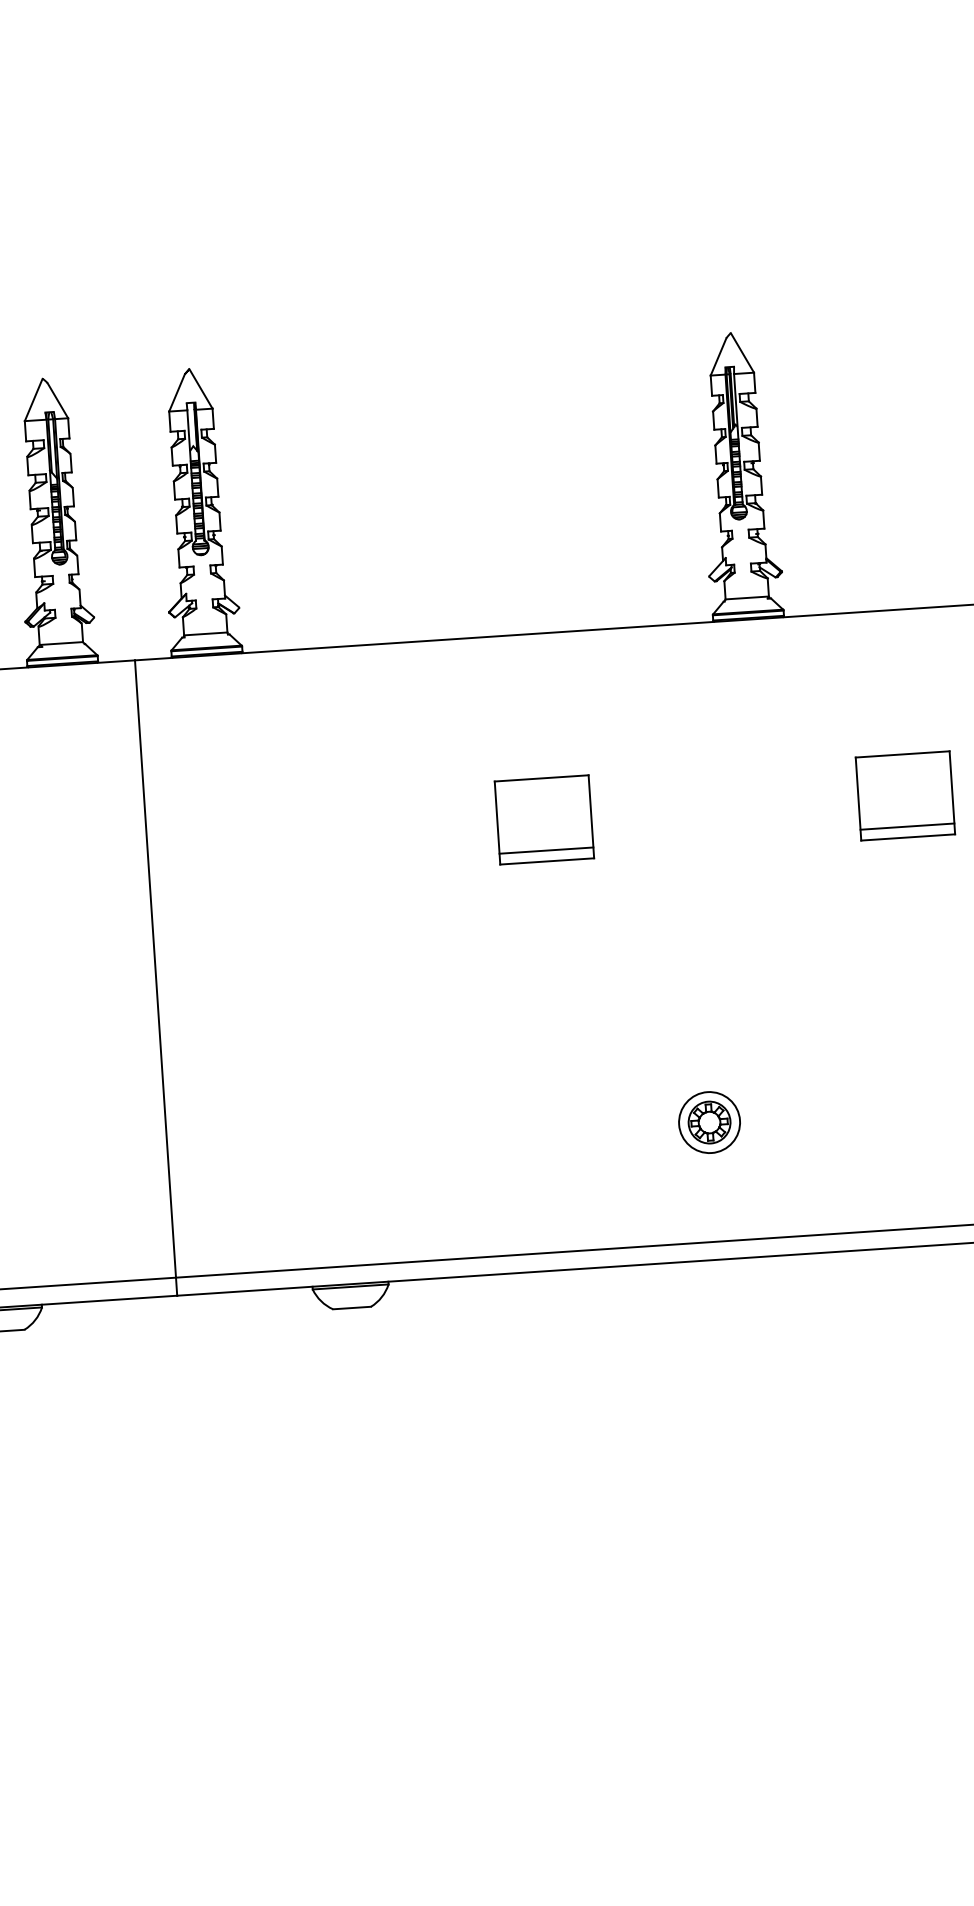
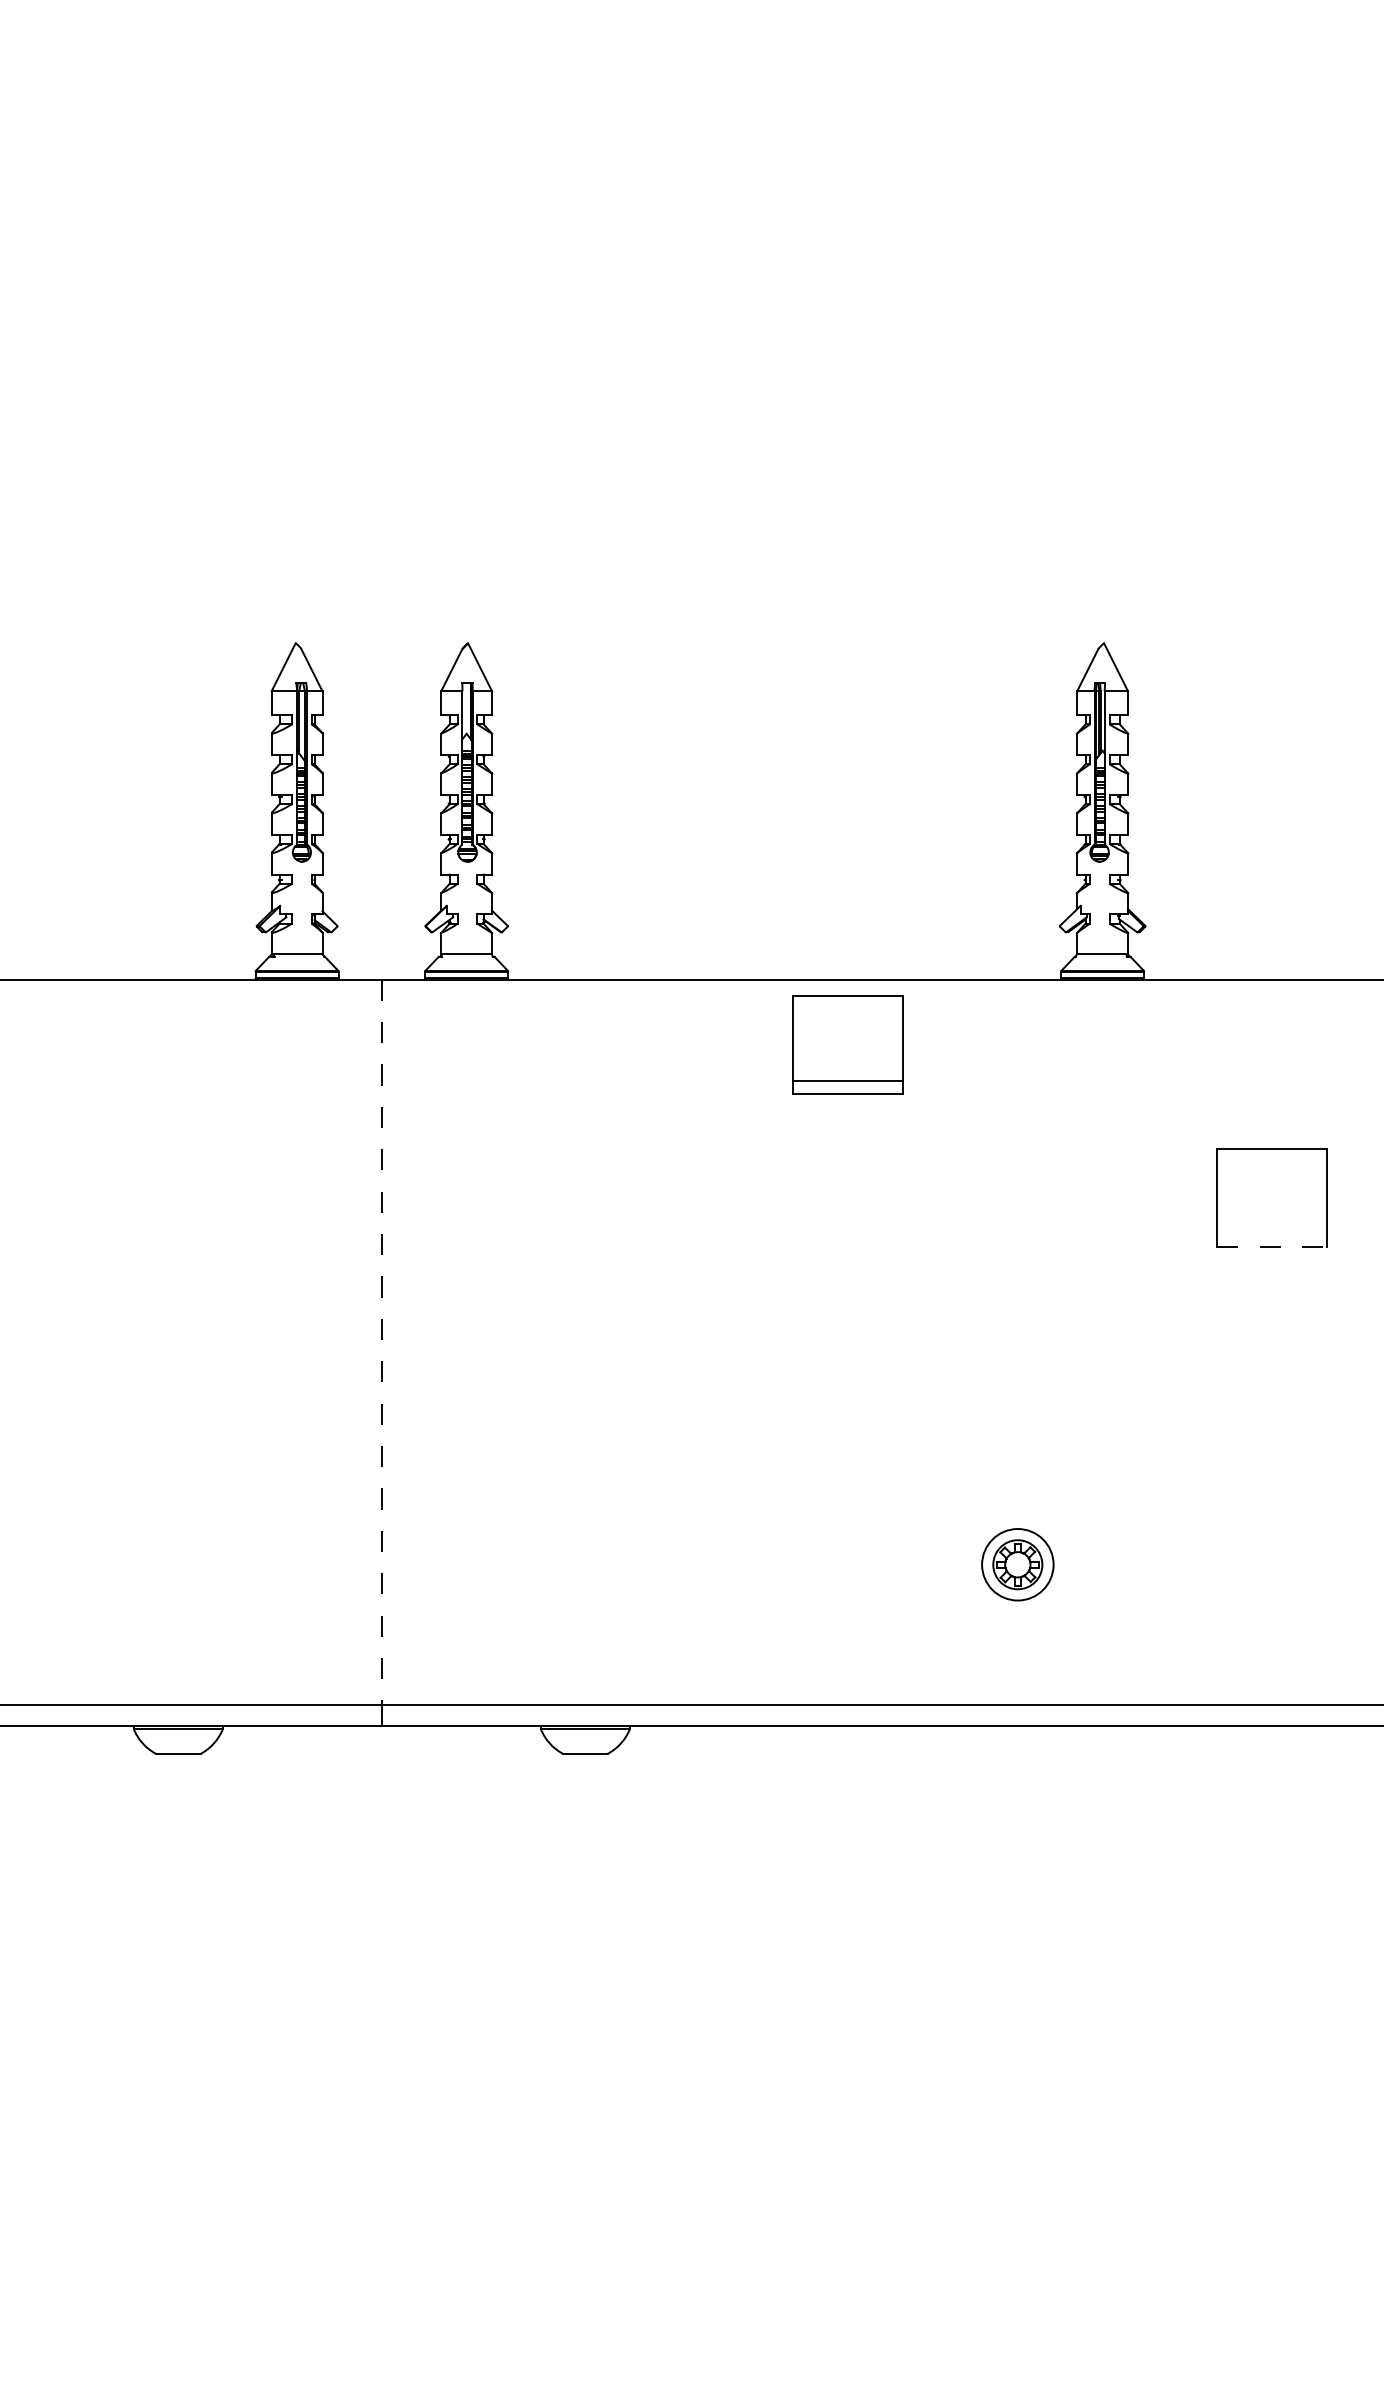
part: (543, 819) -> (847, 1044), moved
line: (907, 826) -> (1272, 1234), removed
line: (908, 837) -> (1272, 1246), solid -> dashed
line: (155, 969) -> (381, 1342), solid -> dashed

